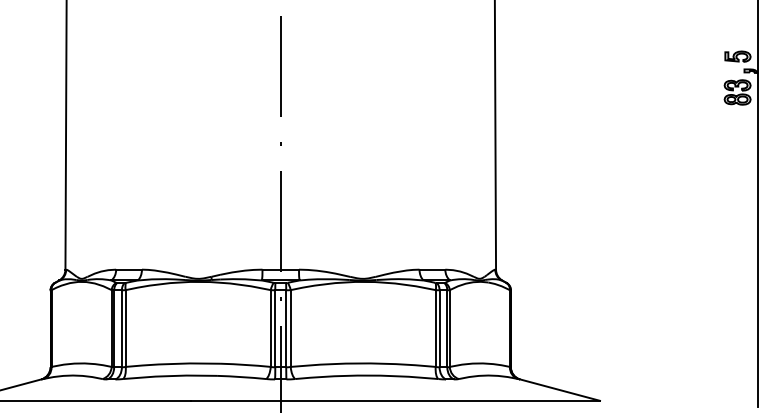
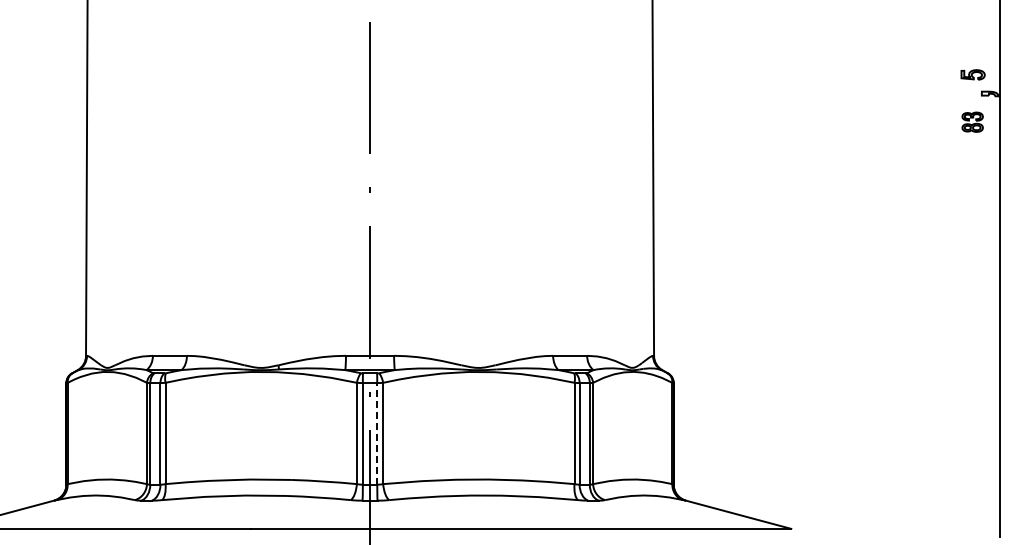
part: (737, 56) -> (972, 74), size x0.7
part: (737, 92) -> (972, 122), size x0.6
line: (286, 328) -> (377, 433), solid -> dashed

